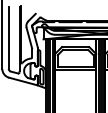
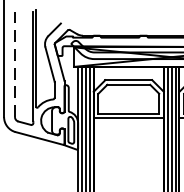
line: (8, 37) -> (14, 63), solid -> dashed

